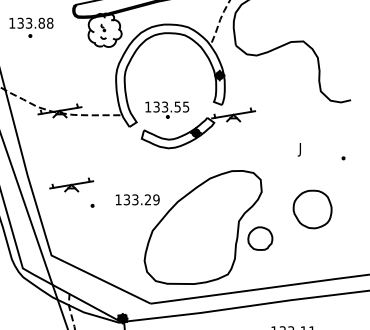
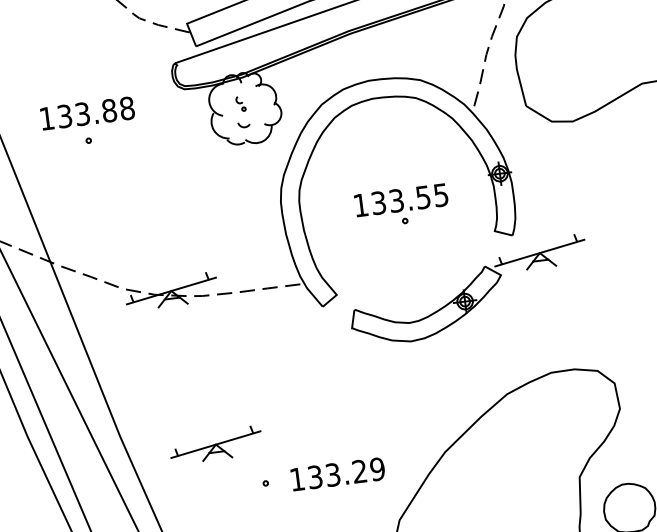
part: (167, 109) -> (402, 205), moved
text: (137, 199) -> (337, 473), moved

